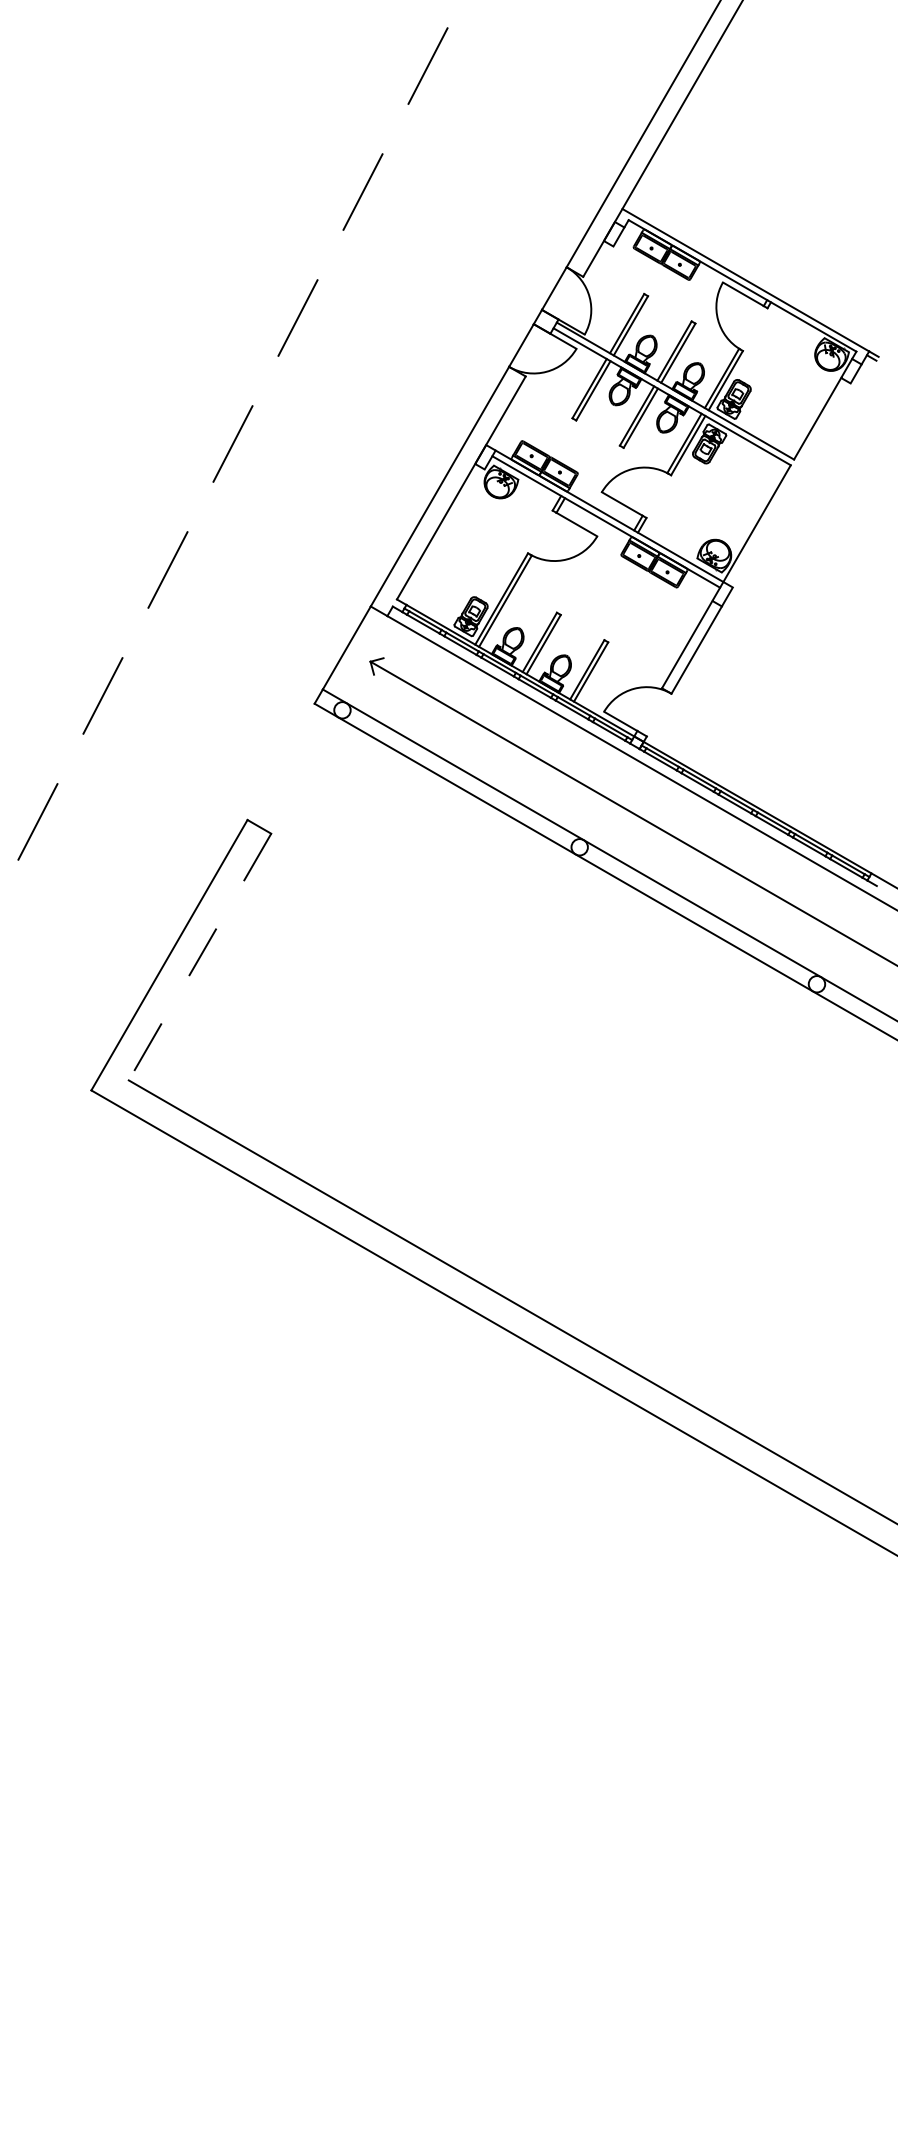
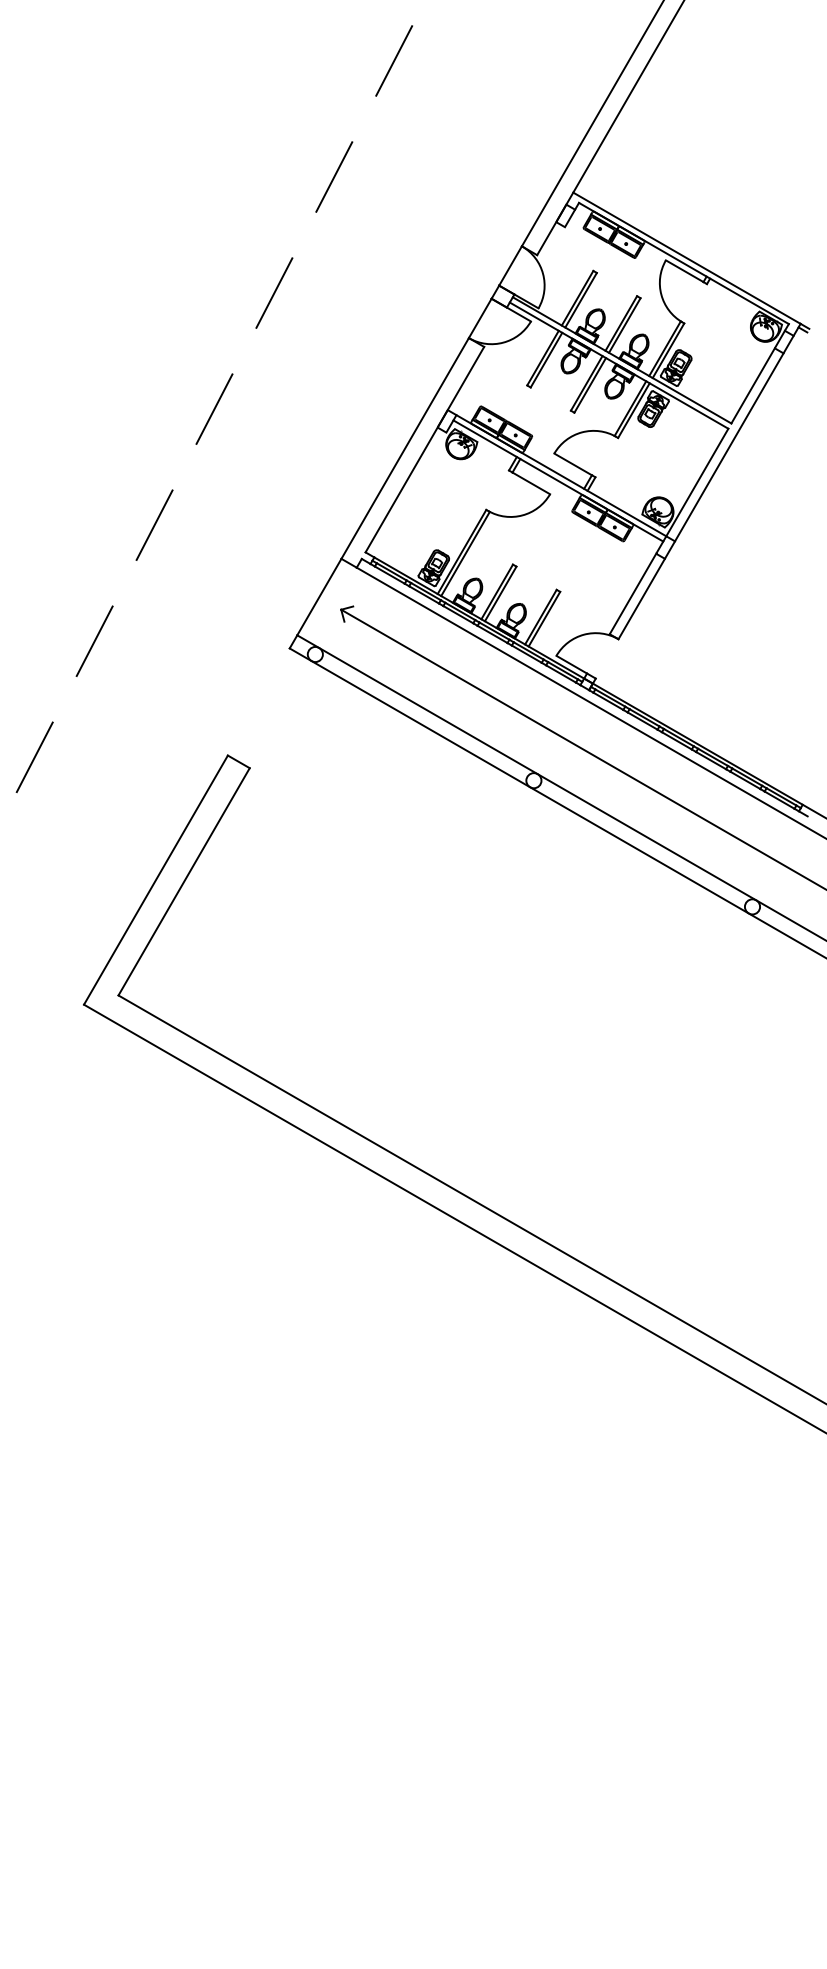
line: (791, 485) -> (729, 447), added
line: (199, 957) -> (183, 882), dashed -> solid

